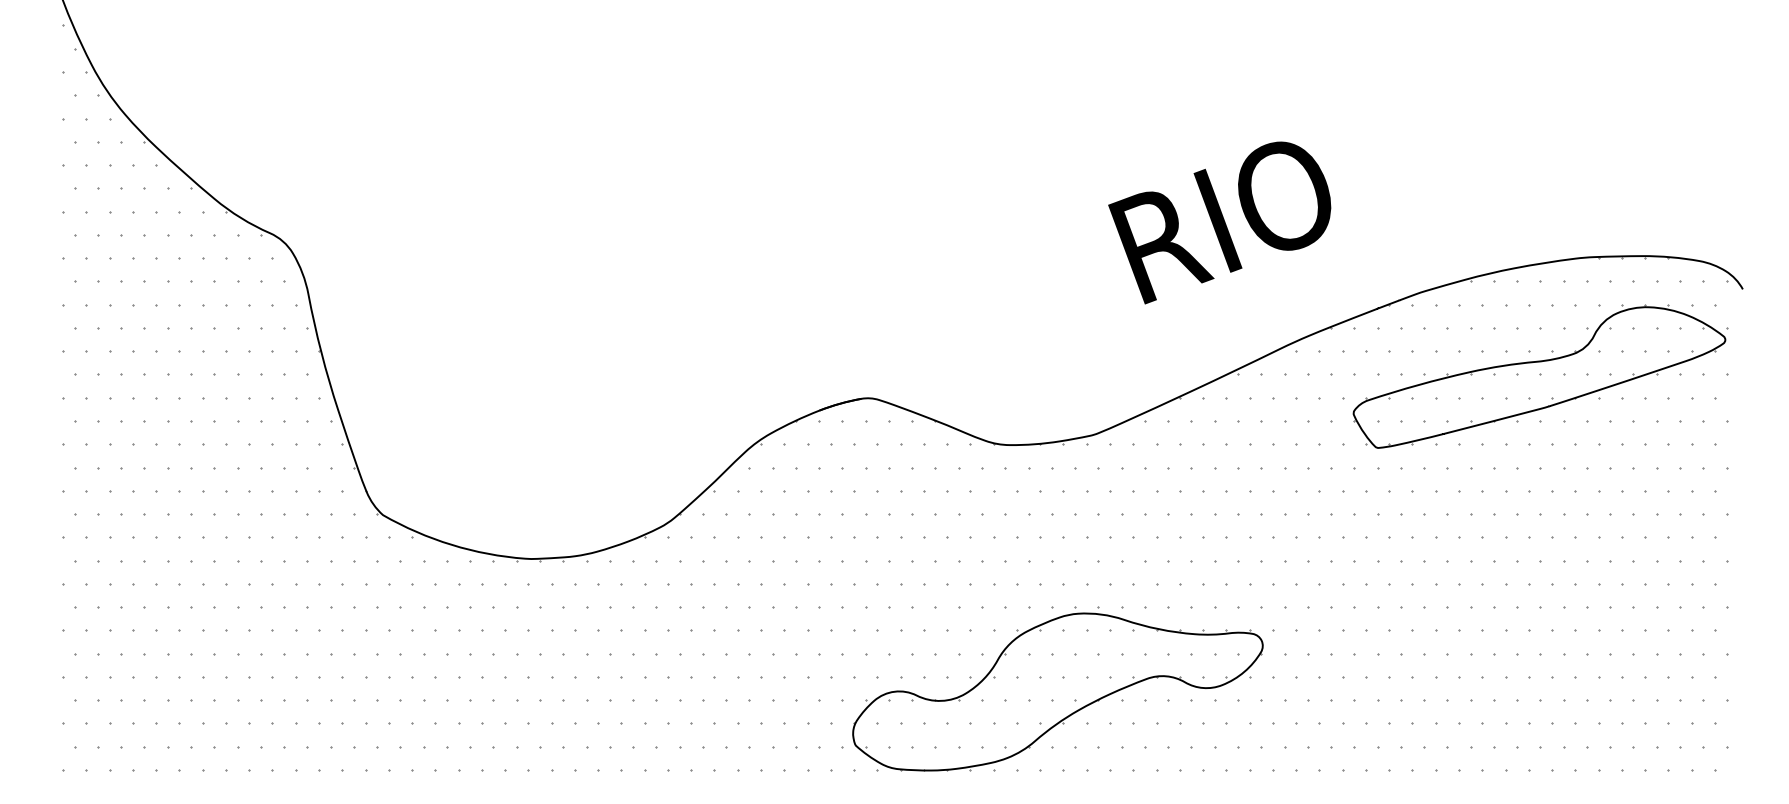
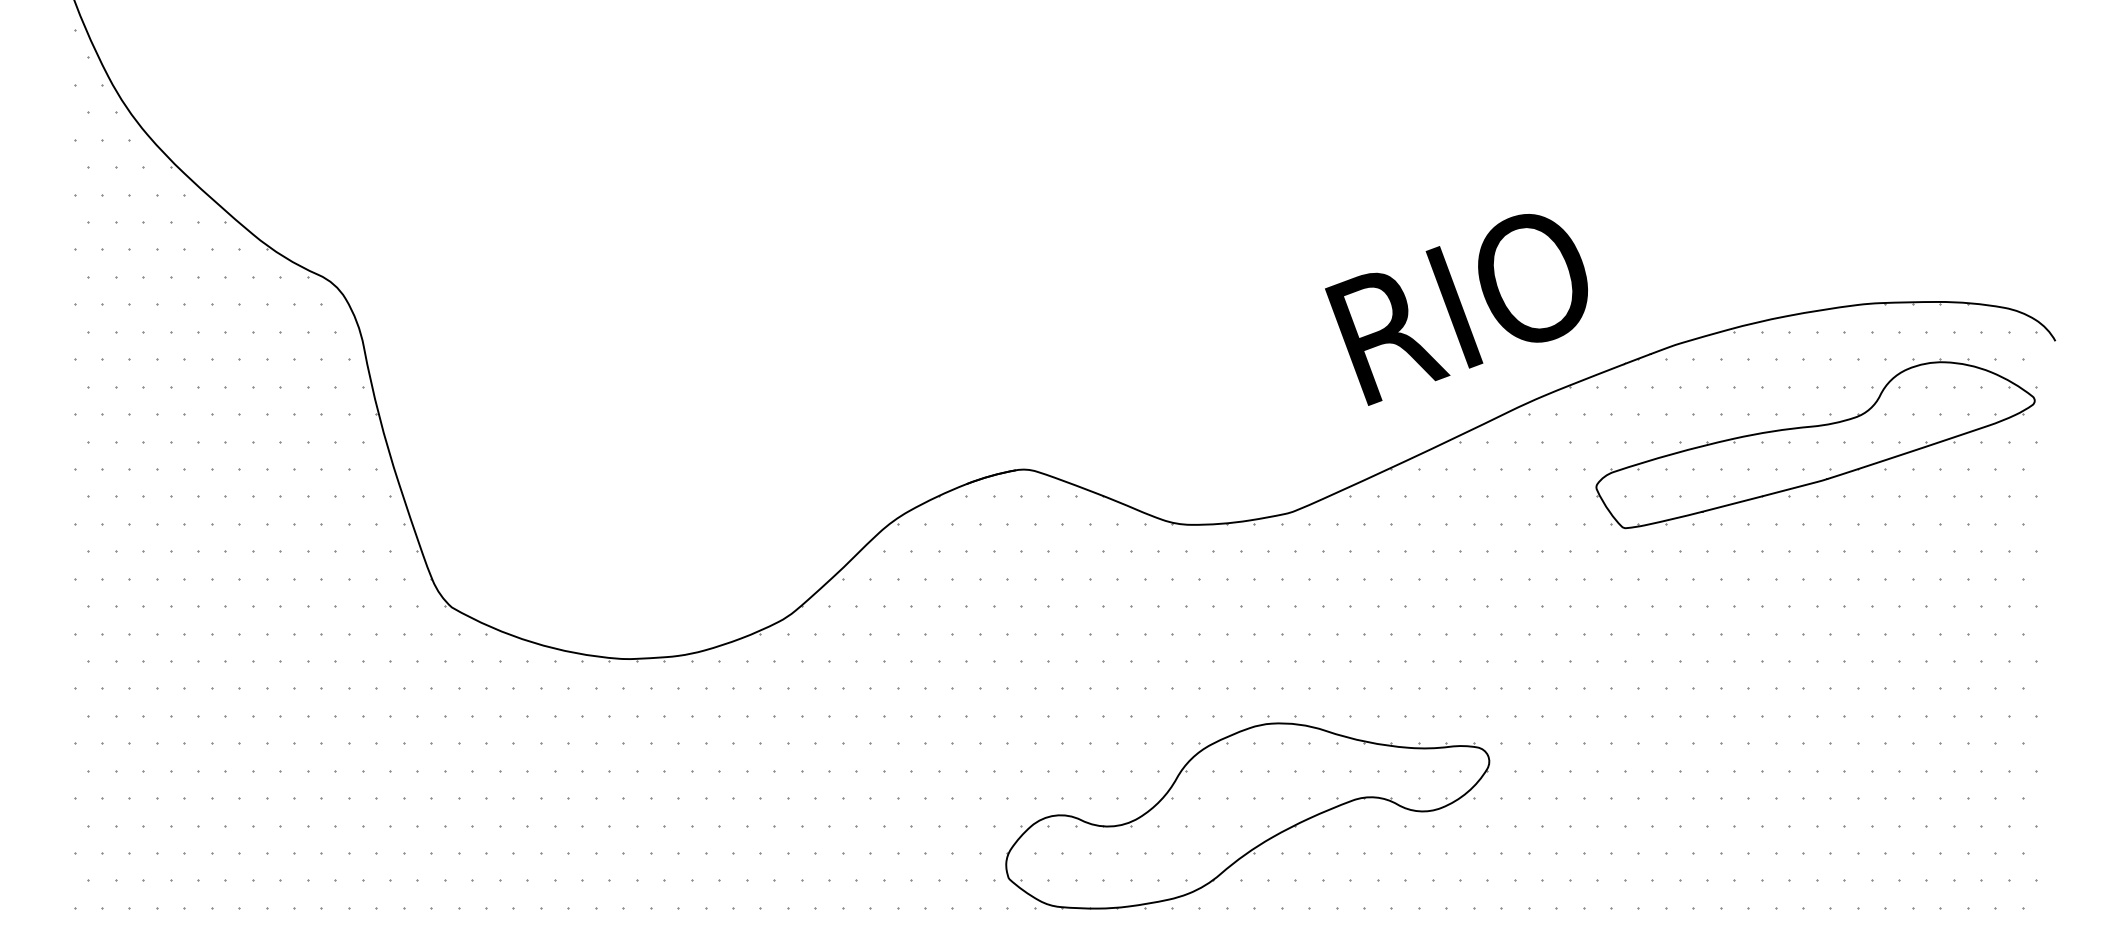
text: (1219, 222) -> (1456, 309), moved

